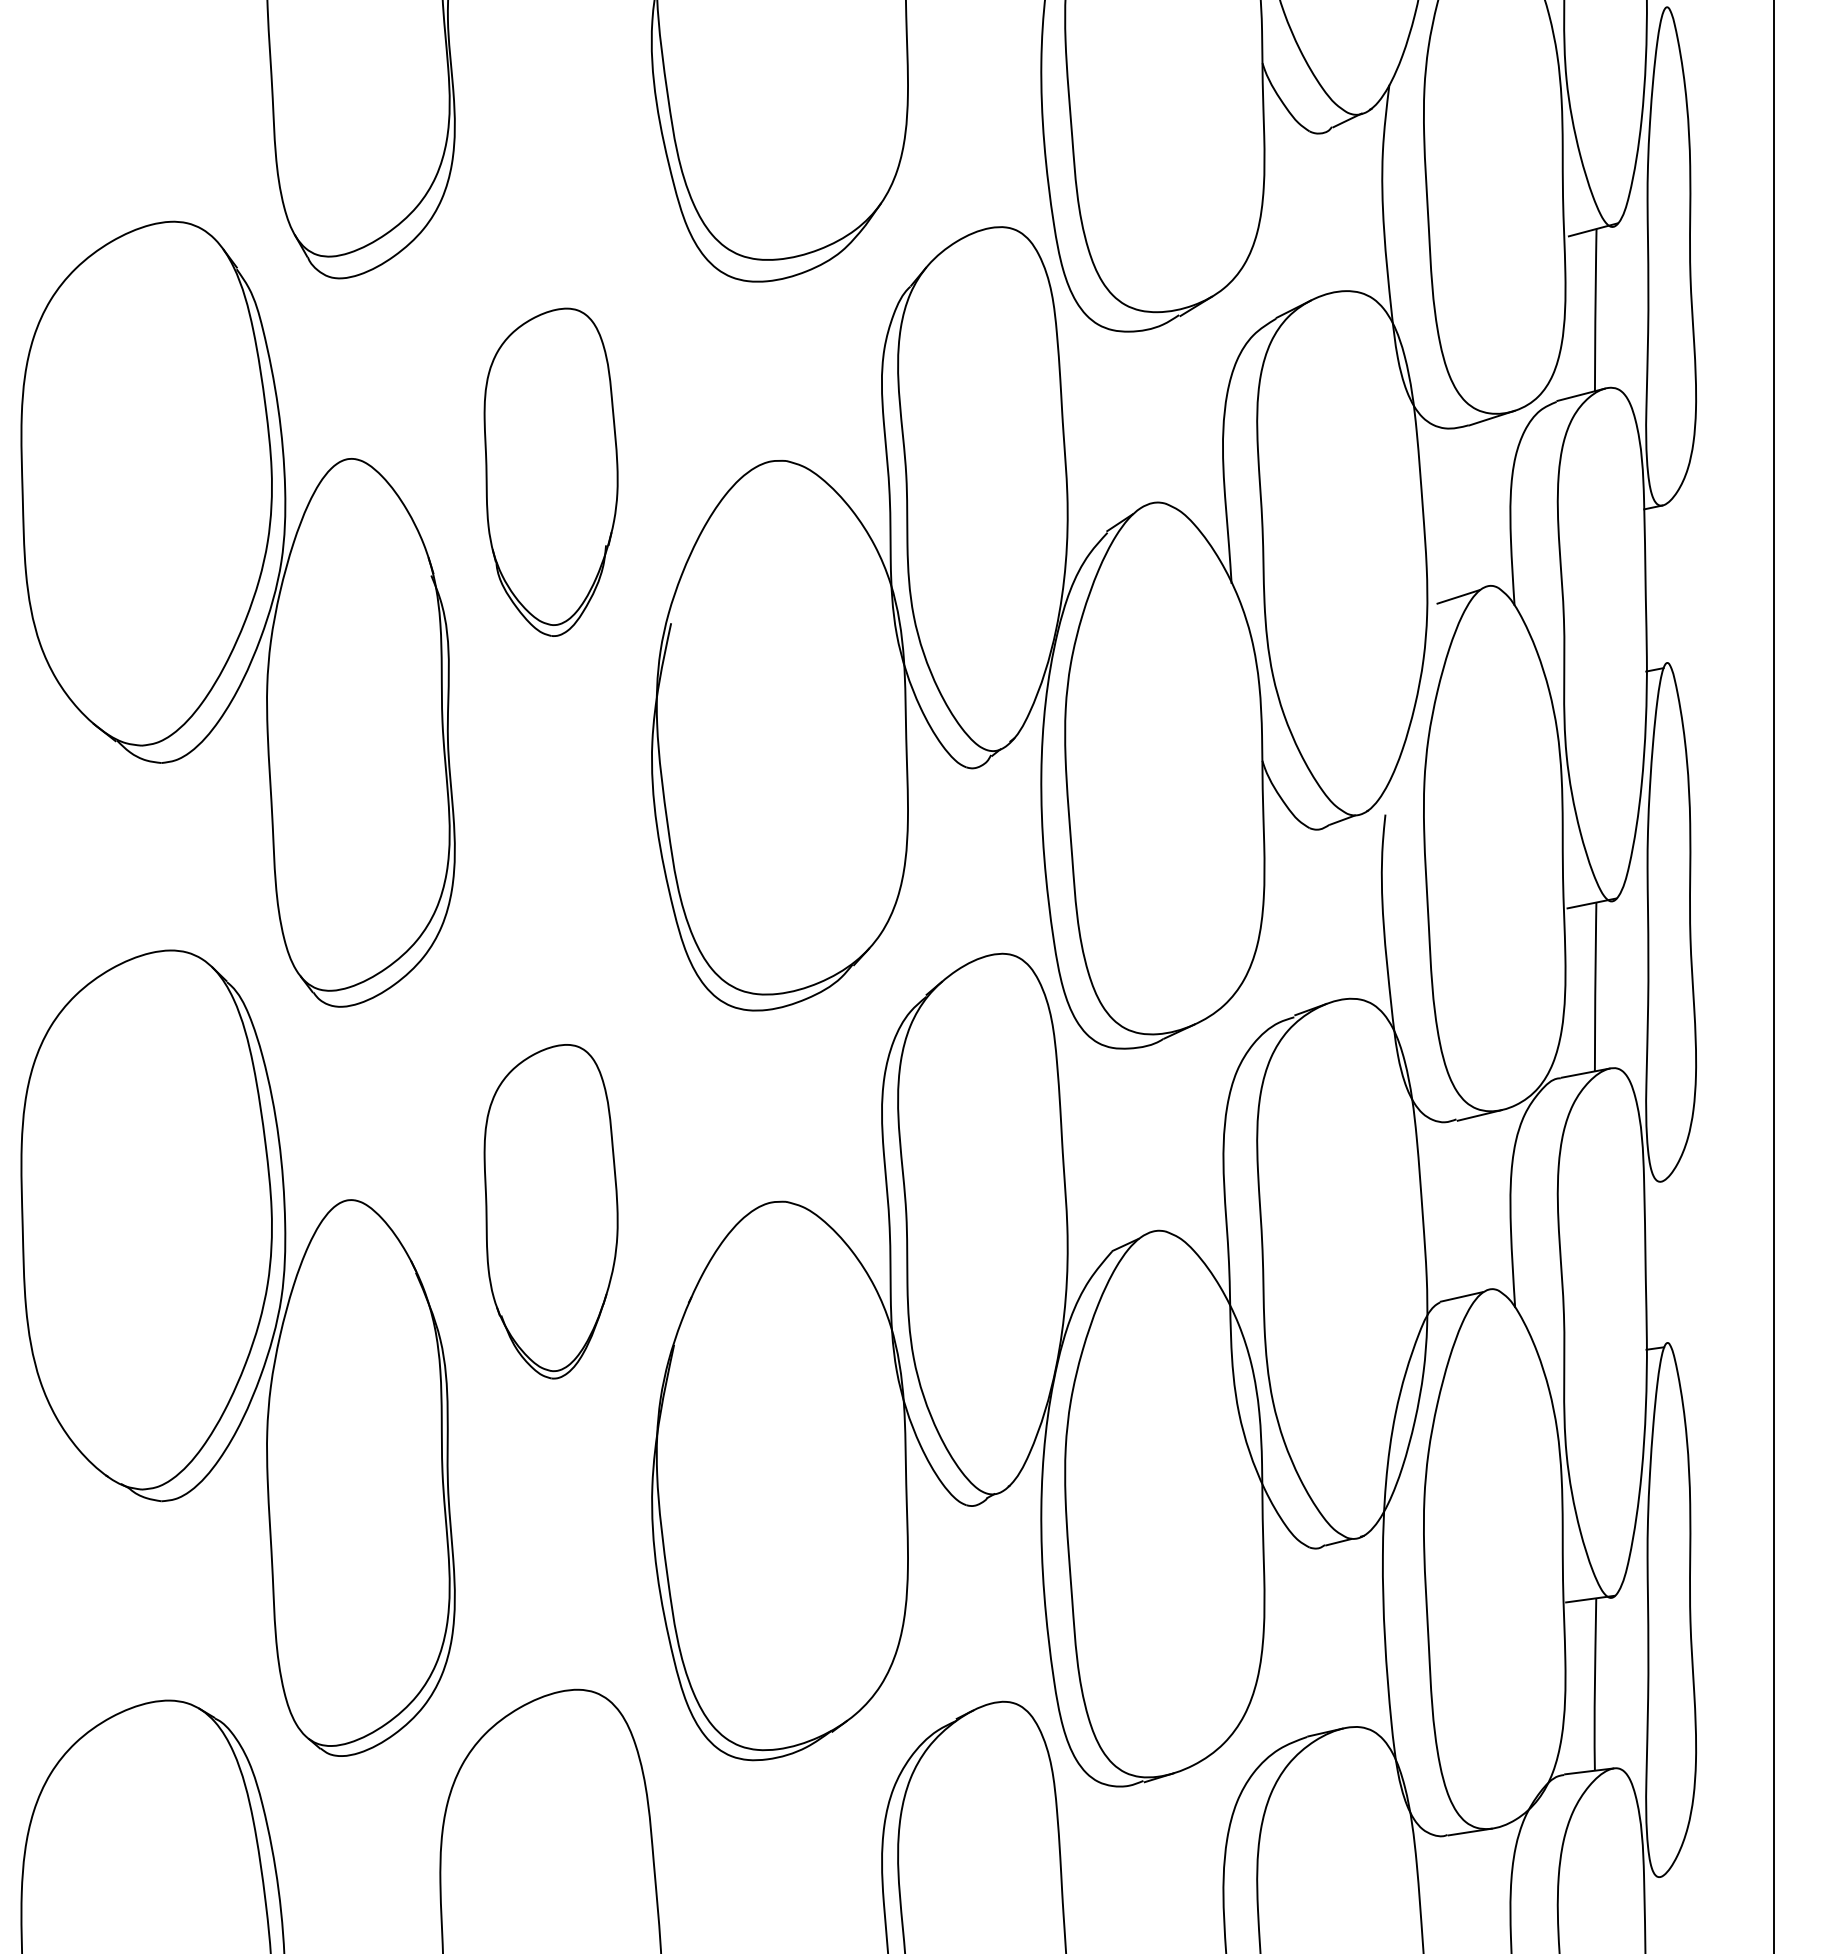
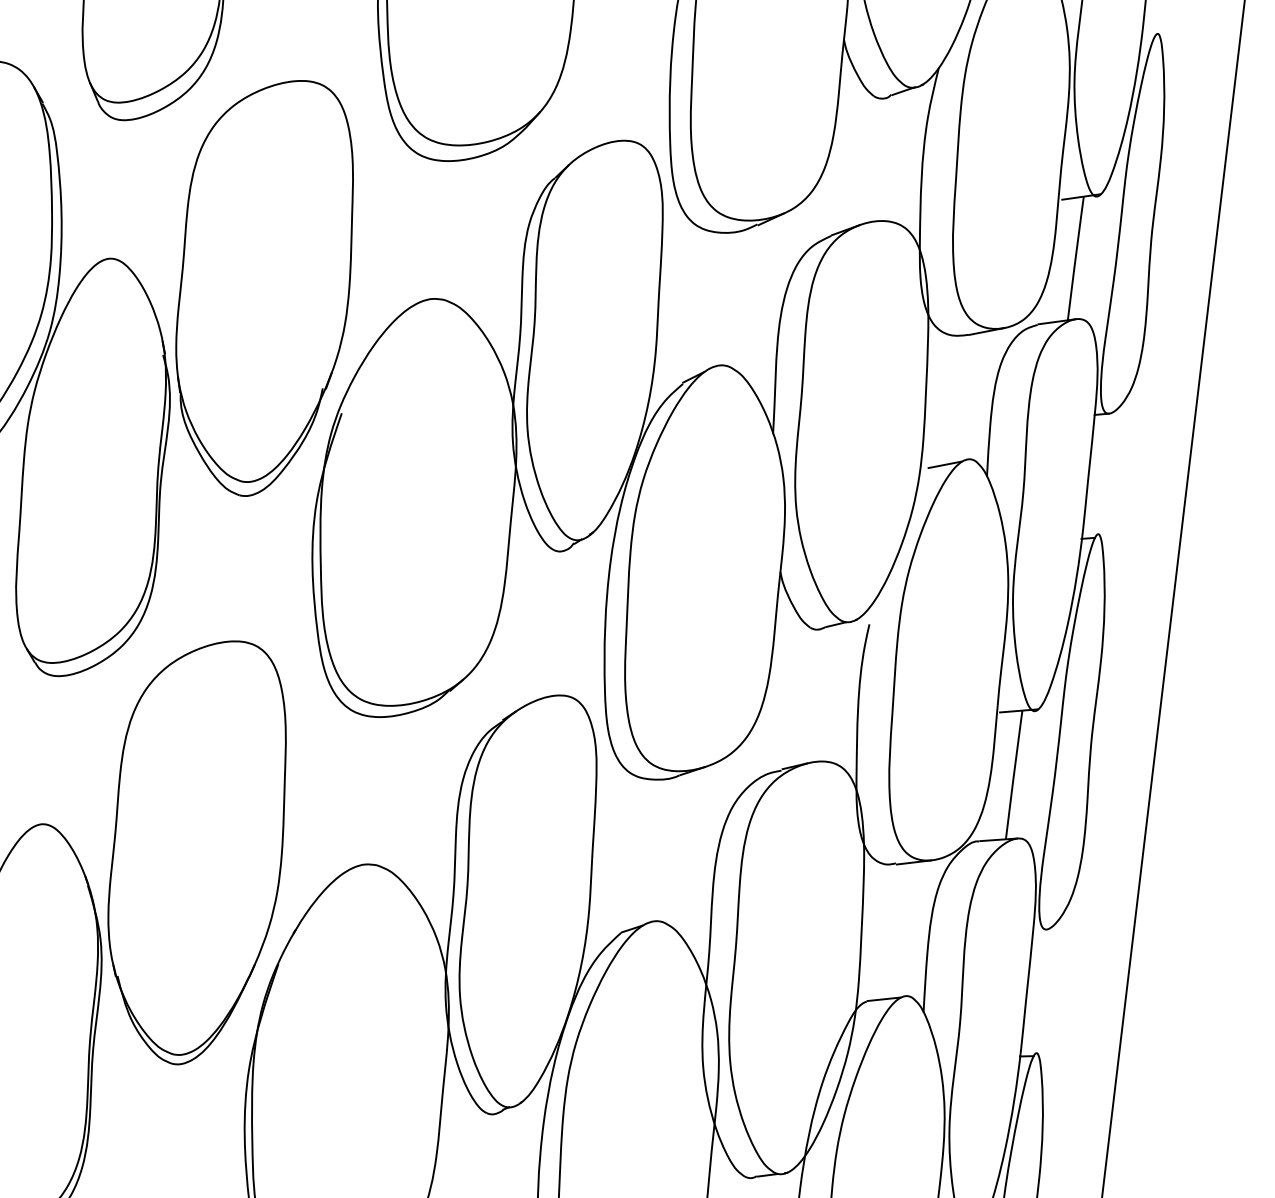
part: (550, 472) -> (263, 287), size x1.67
part: (550, 1211) -> (196, 851), size x1.67

